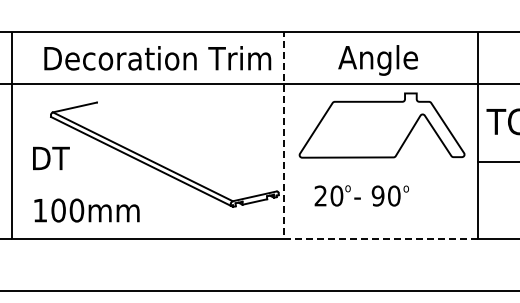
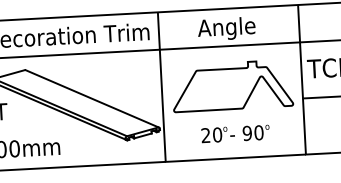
part: (381, 125) -> (232, 85), moved
line: (187, 146) -> (92, 98), added
text: (361, 195) -> (235, 133), moved
line: (284, 233) -> (165, 157), dashed -> solid

